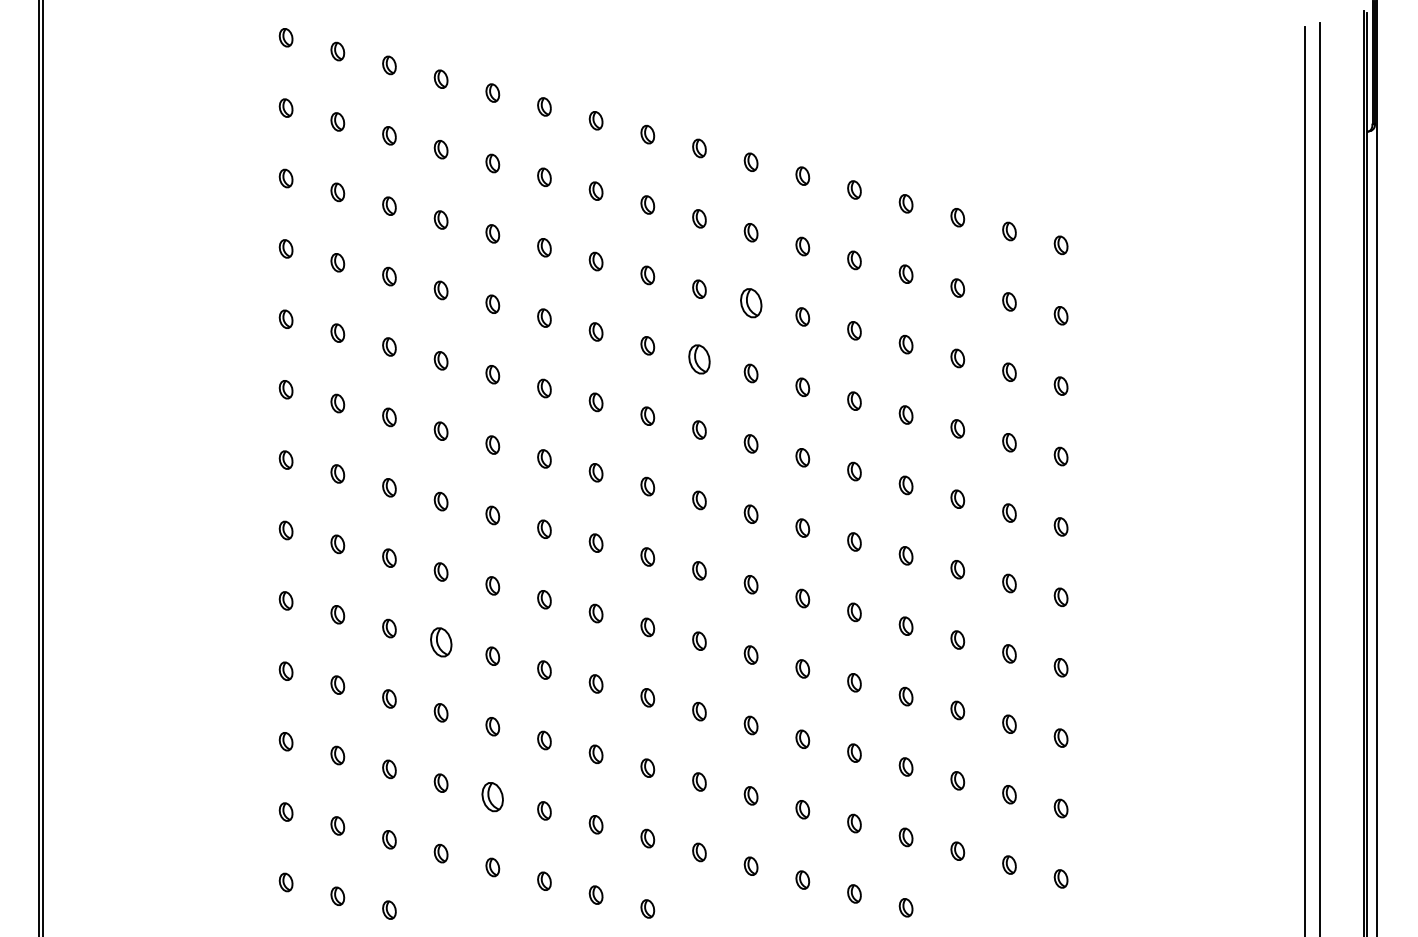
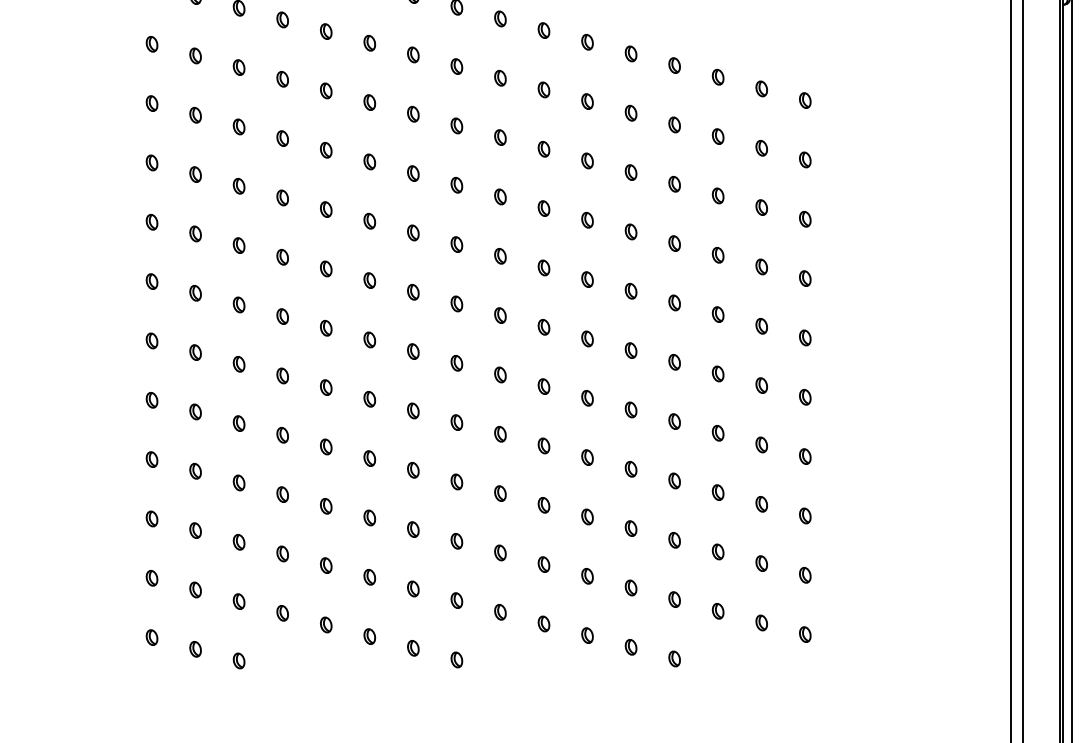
part: (750, 302) -> (543, 148), size x0.62
part: (699, 359) -> (500, 196), size x0.62
part: (440, 642) -> (282, 435), size x0.62
part: (492, 796) -> (325, 565), size x0.62

